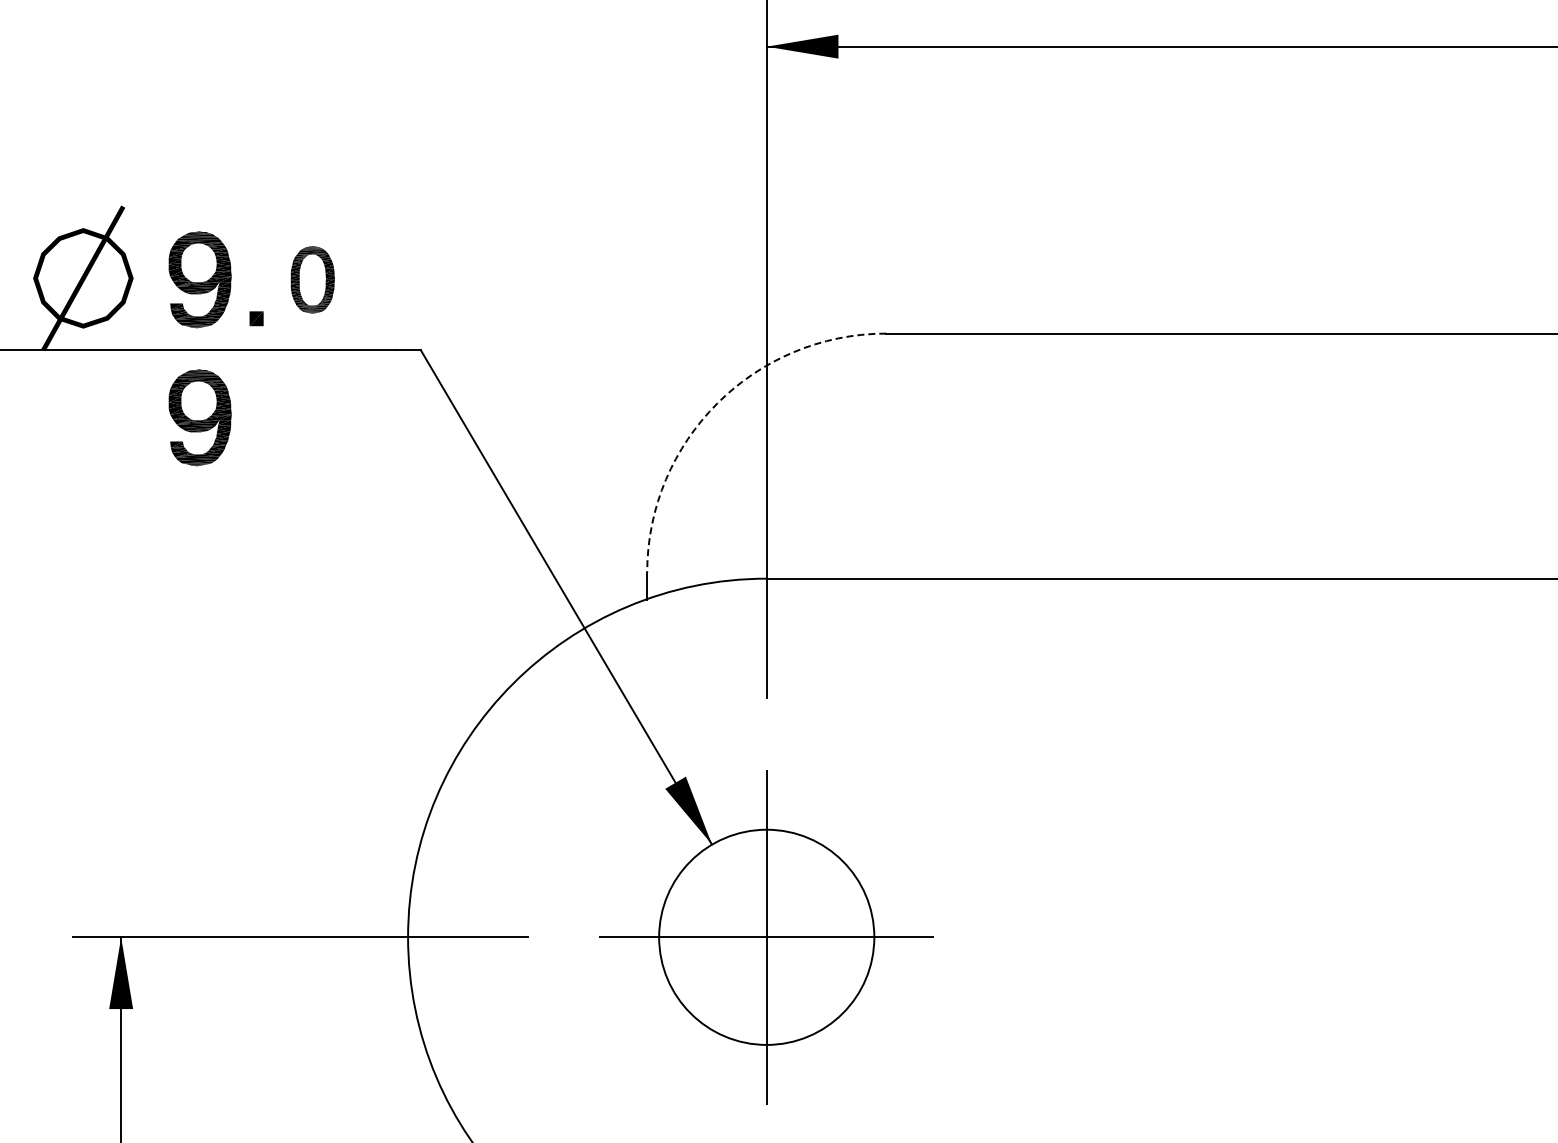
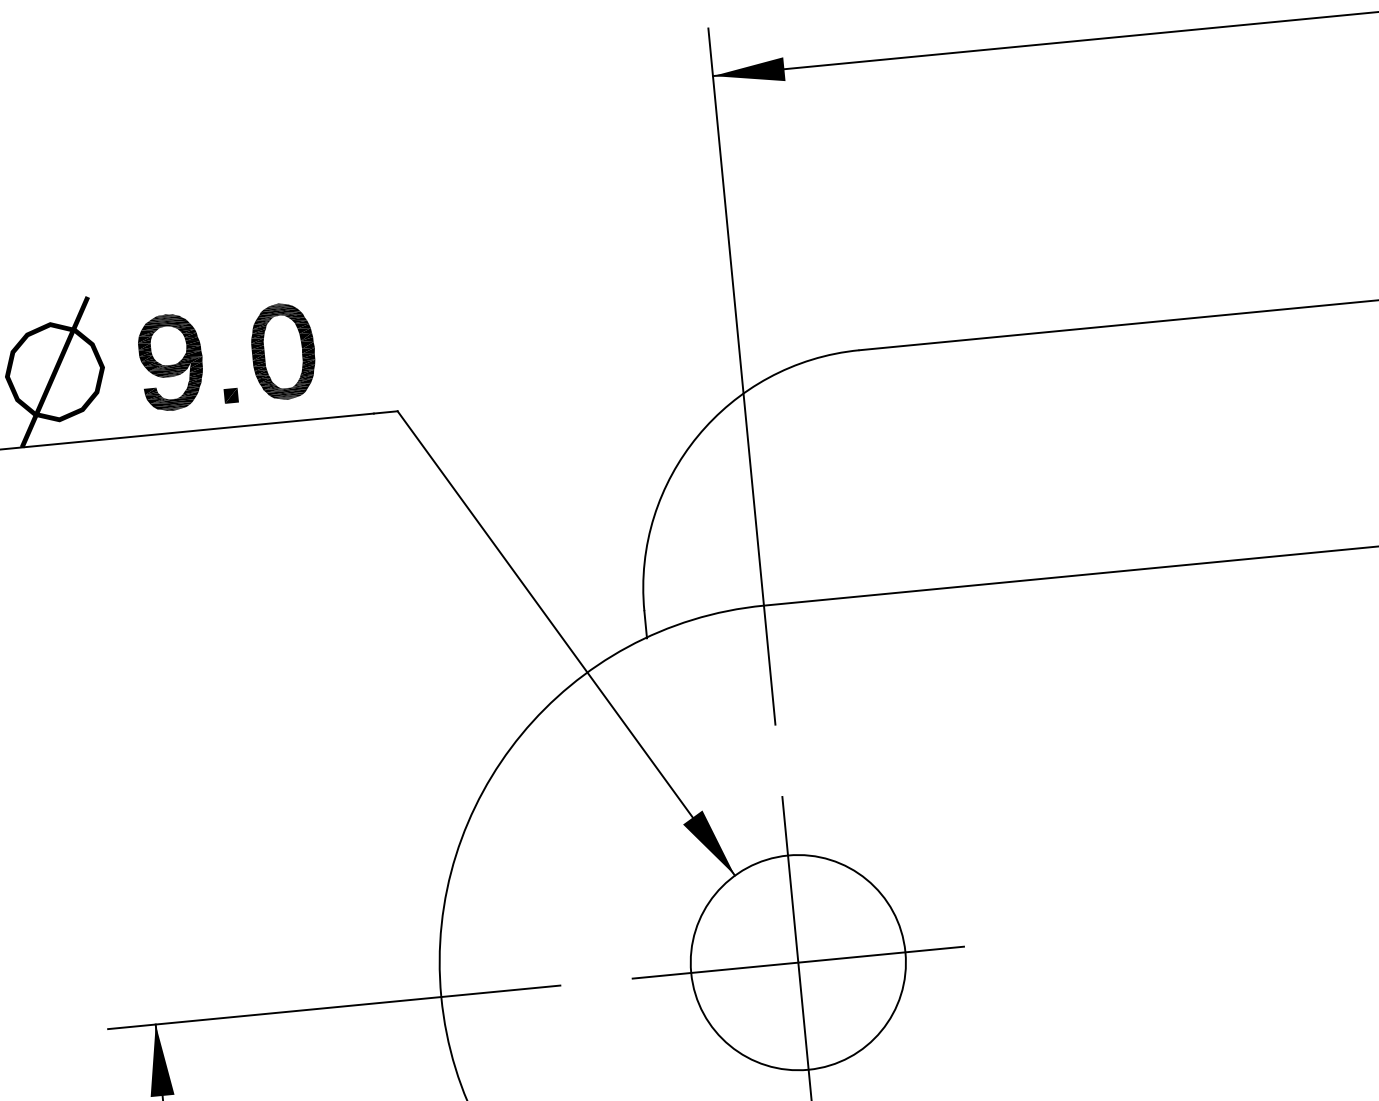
part: (312, 279) -> (283, 351), size x1.43
arc: (717, 403) -> (698, 435), dashed -> solid
part: (199, 417) -> (183, 499), removed

